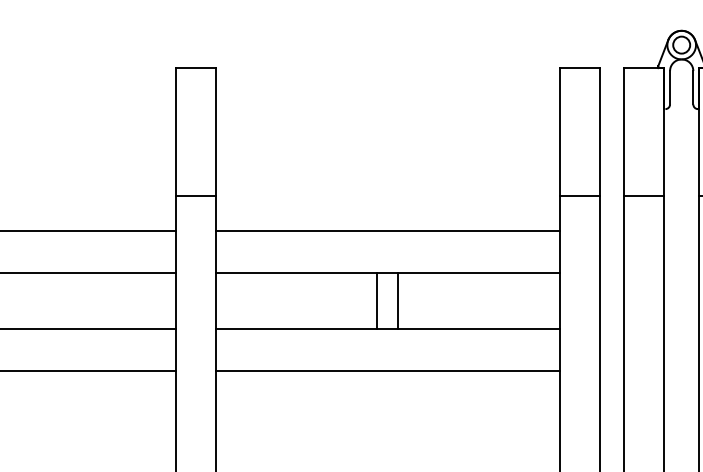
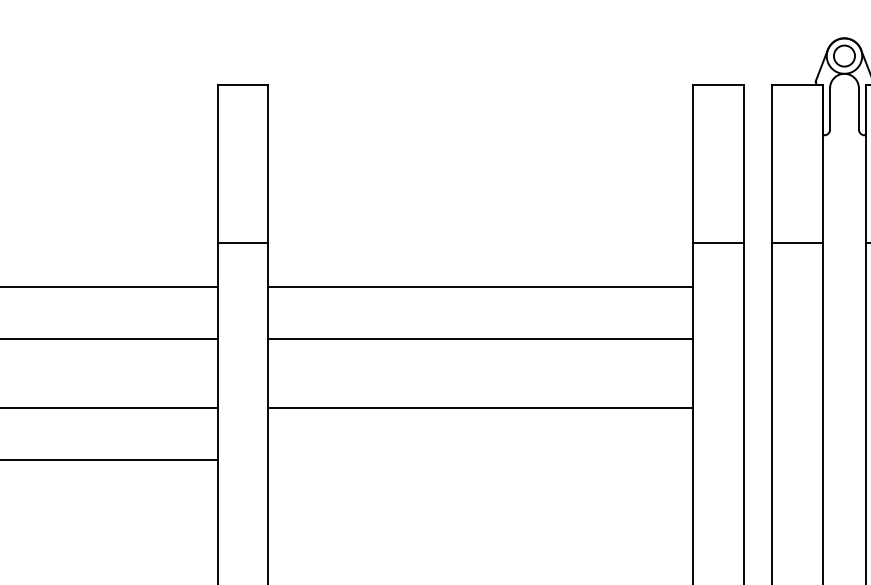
line: (377, 301) -> (467, 373), removed
line: (398, 301) -> (493, 373), removed
line: (387, 370) -> (480, 459), removed

